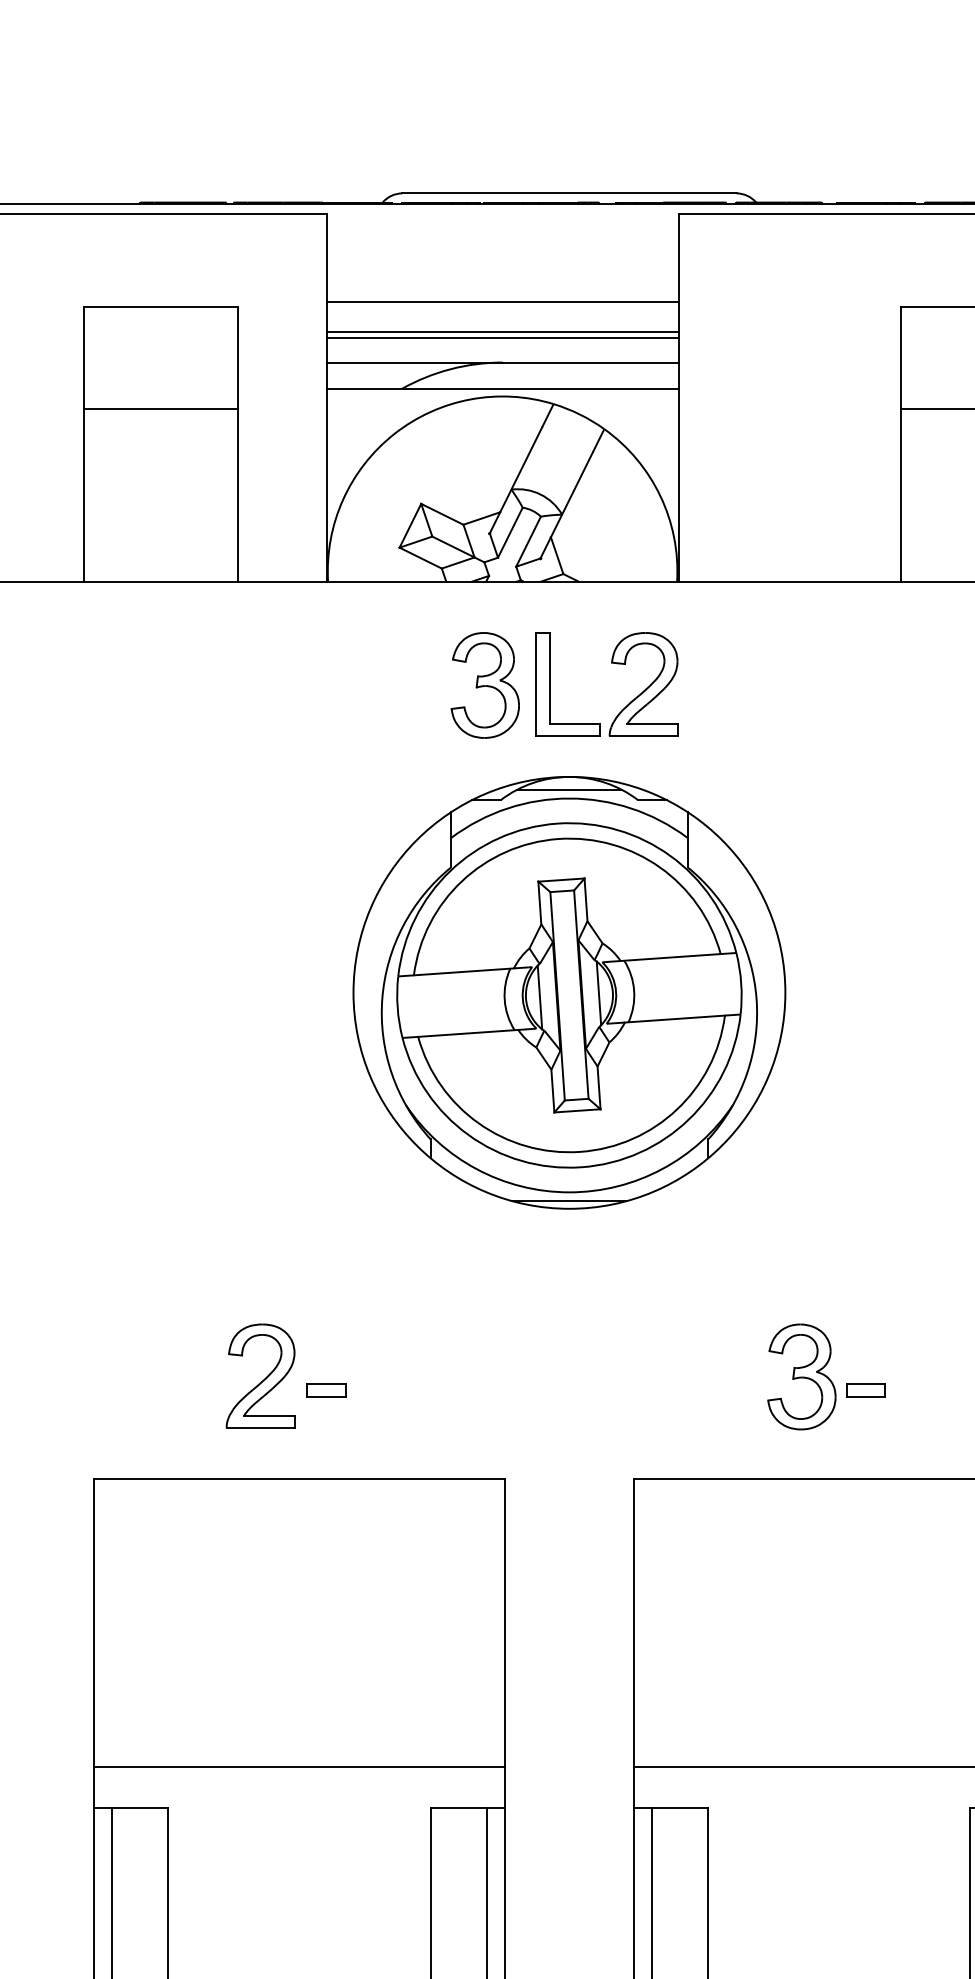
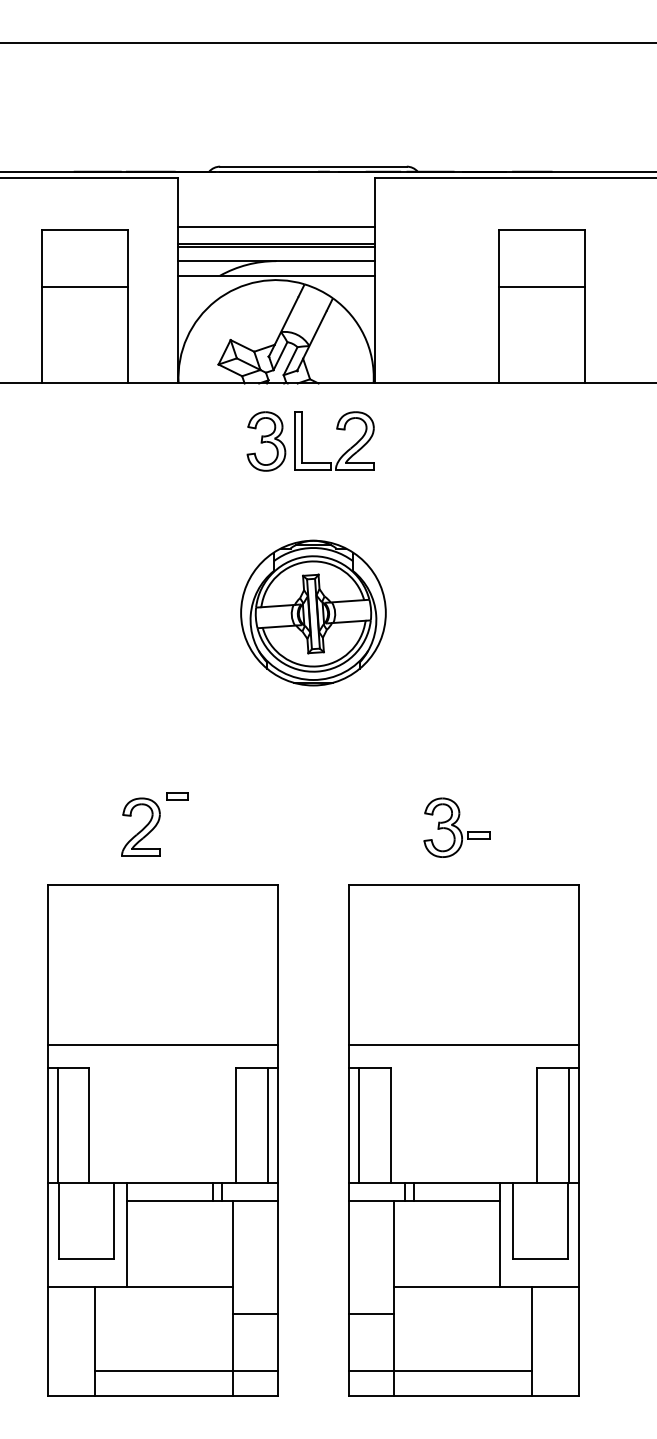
part: (569, 991) -> (313, 612), size x0.6
part: (326, 1390) -> (177, 796), moved

